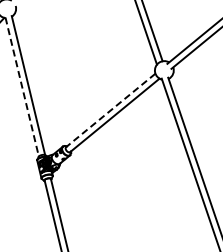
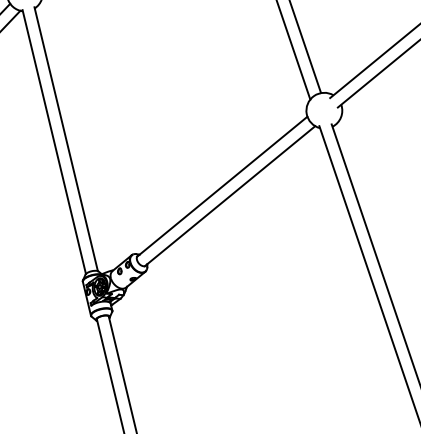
line: (22, 87) -> (54, 142), dashed -> solid
line: (110, 110) -> (222, 186), dashed -> solid

